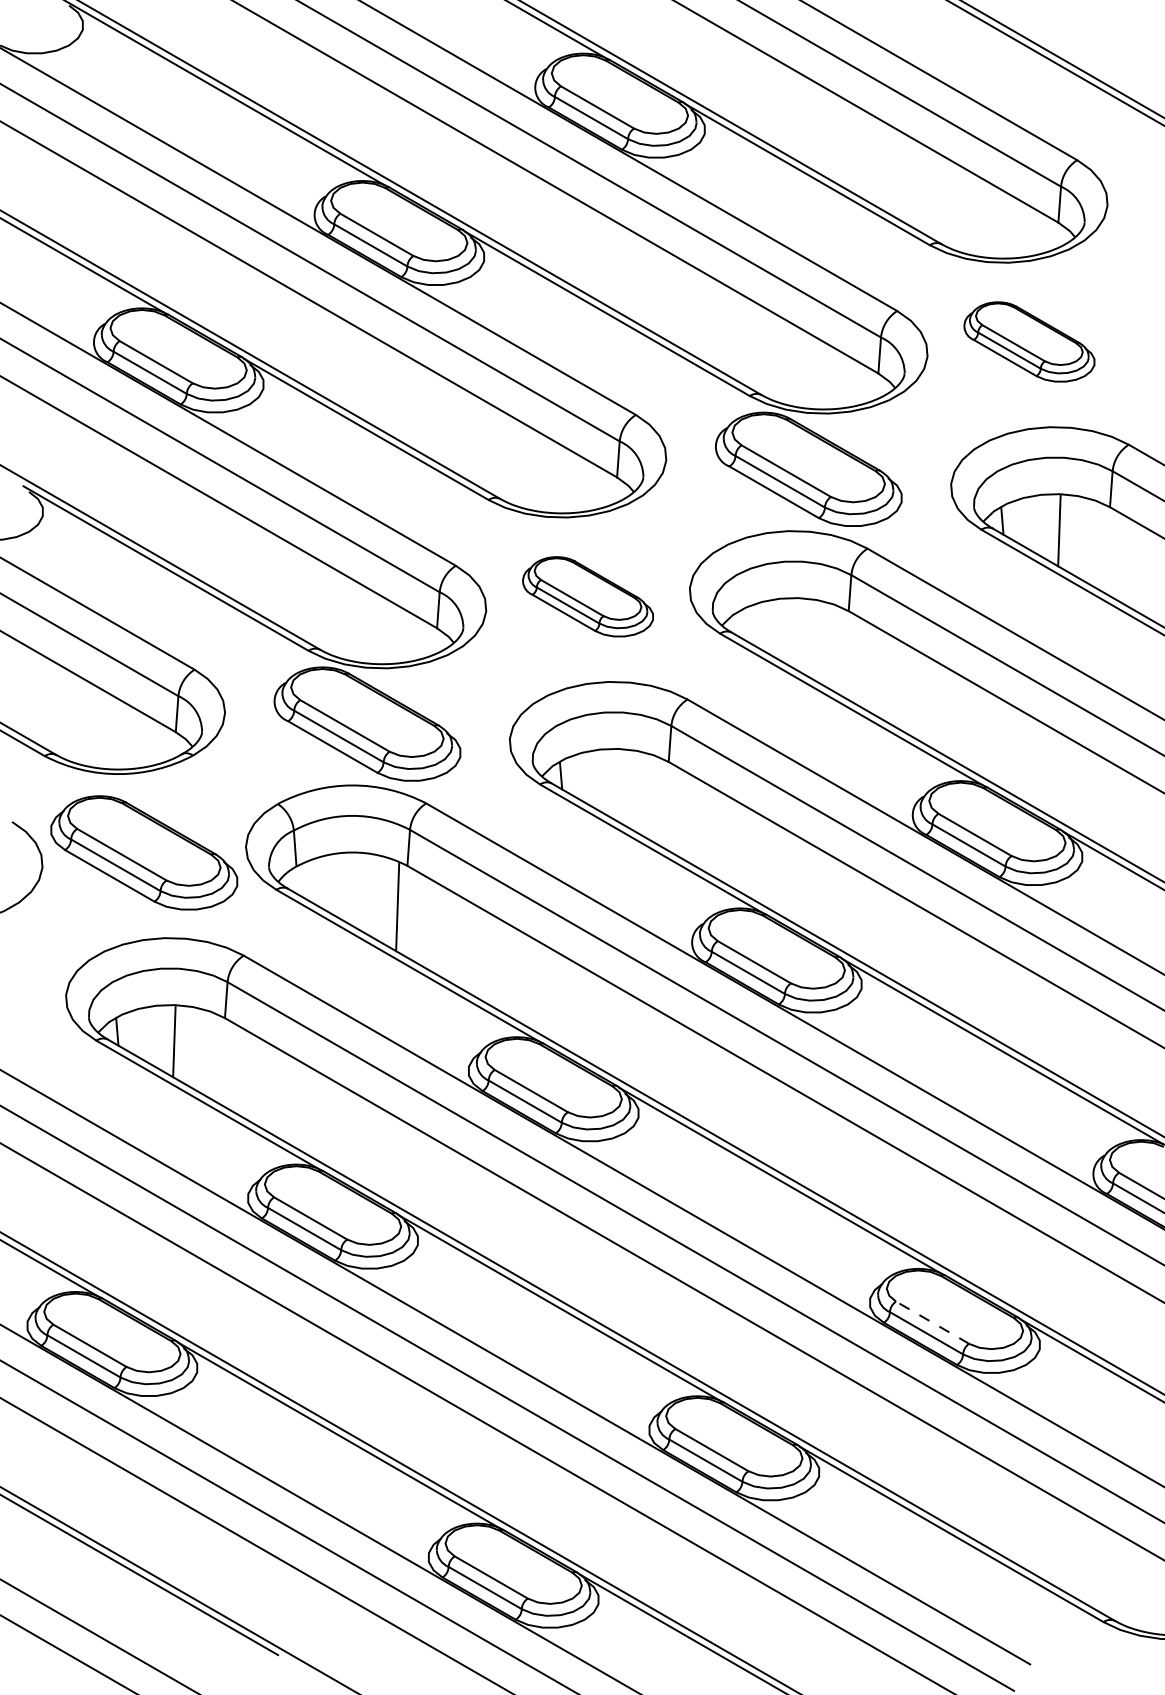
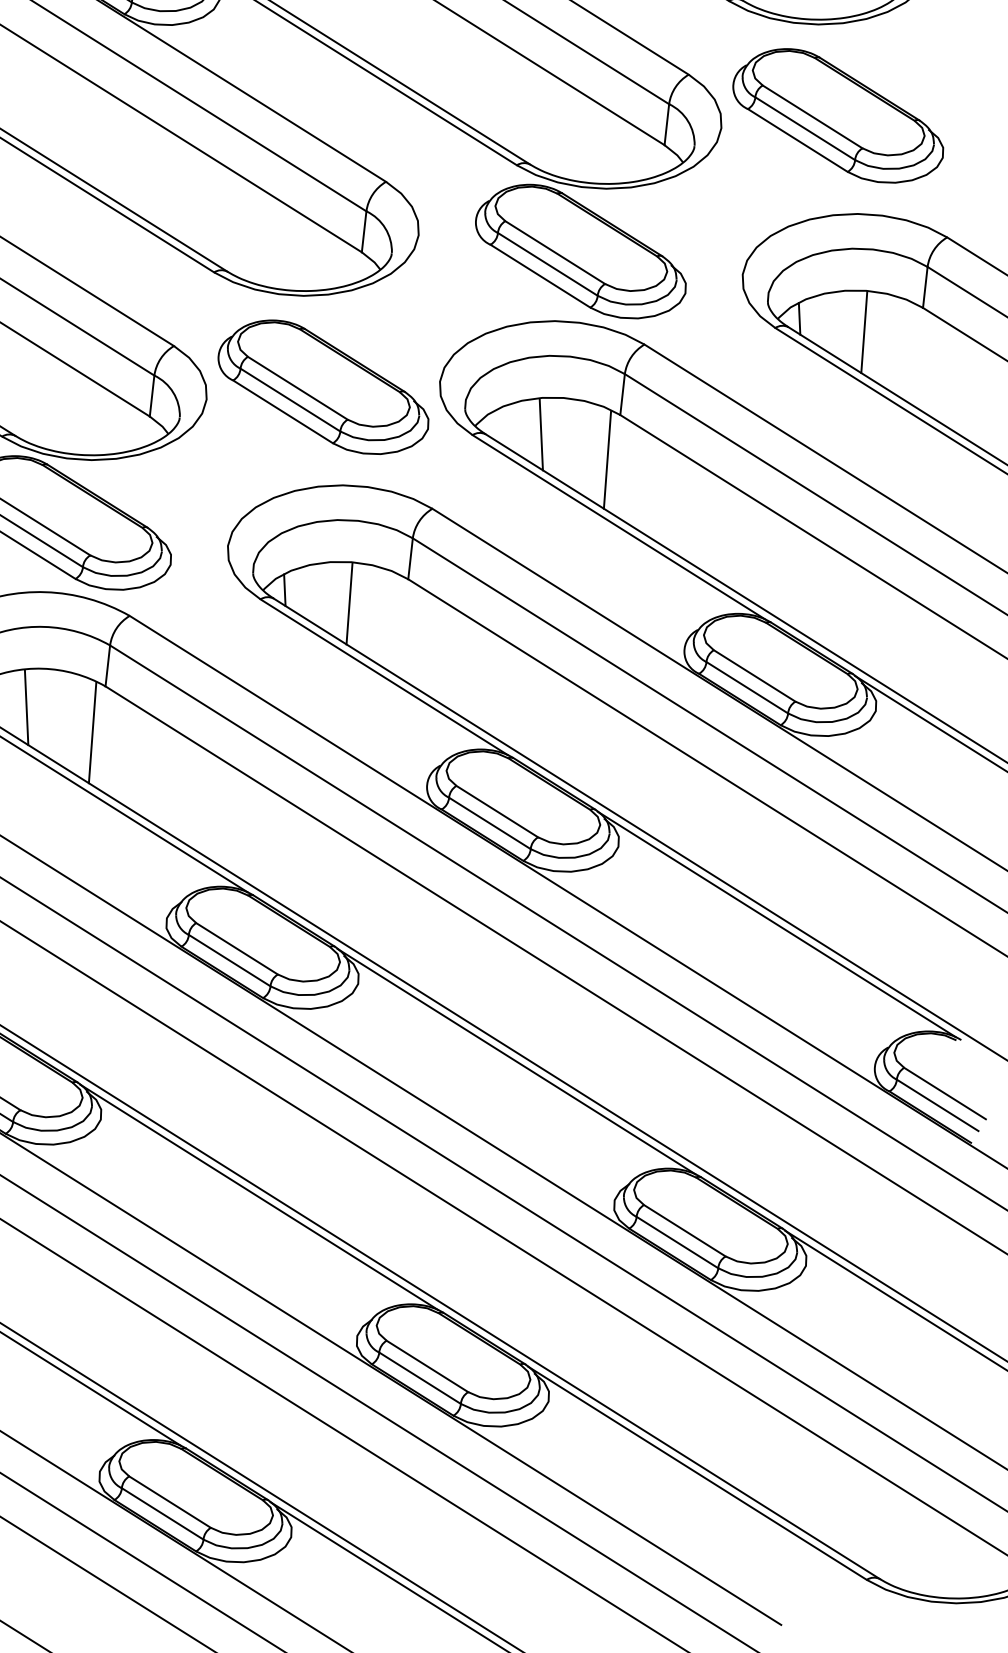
part: (1029, 341) -> (838, 115), size x1.43
part: (587, 596) -> (322, 386), size x1.43
line: (779, 630) -> (540, 434), added
line: (838, 650) -> (606, 459), added
line: (617, 785) -> (348, 603), added
line: (338, 886) -> (25, 706), added
line: (932, 1322) -> (684, 1230), dashed -> solid

